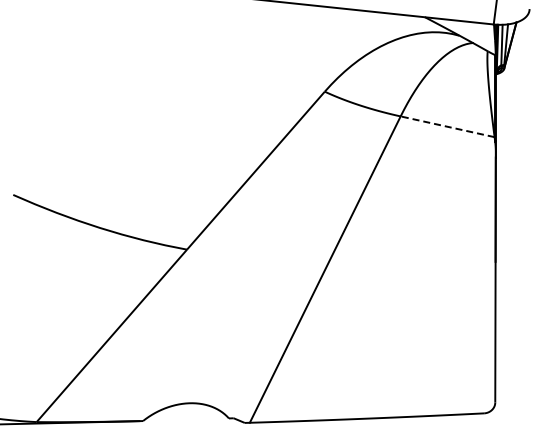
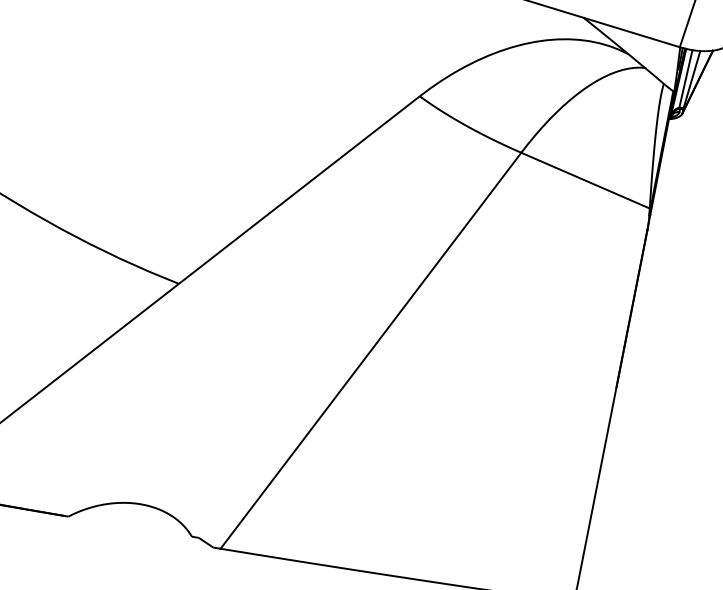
line: (447, 126) -> (585, 180), dashed -> solid

